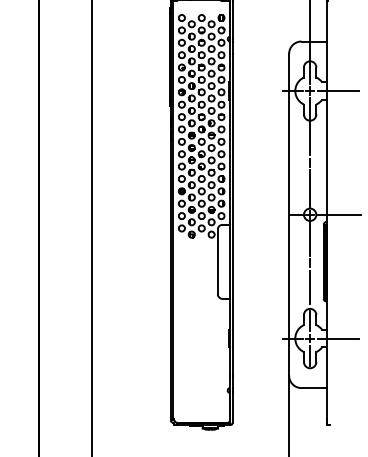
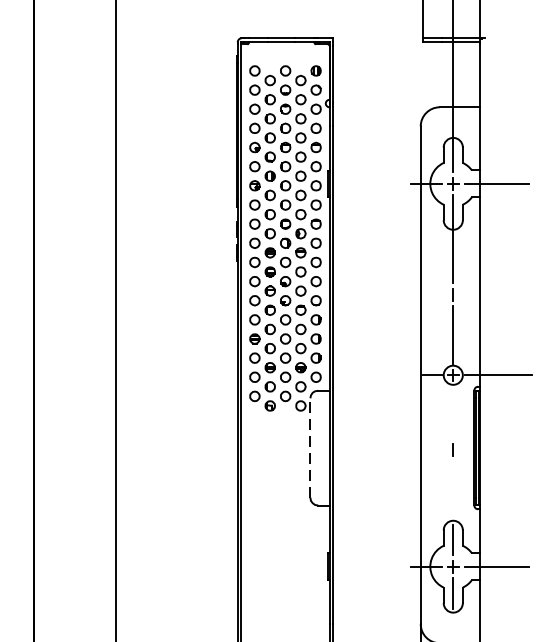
line: (310, 238) -> (453, 411), removed
line: (217, 261) -> (309, 447), solid -> dashed
line: (310, 287) -> (453, 487), removed

